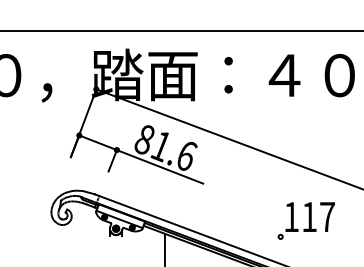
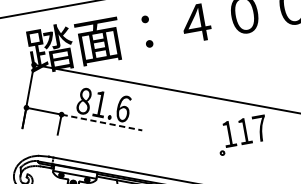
line: (160, 167) -> (102, 123), solid -> dashed
part: (305, 220) -> (241, 134), moved

